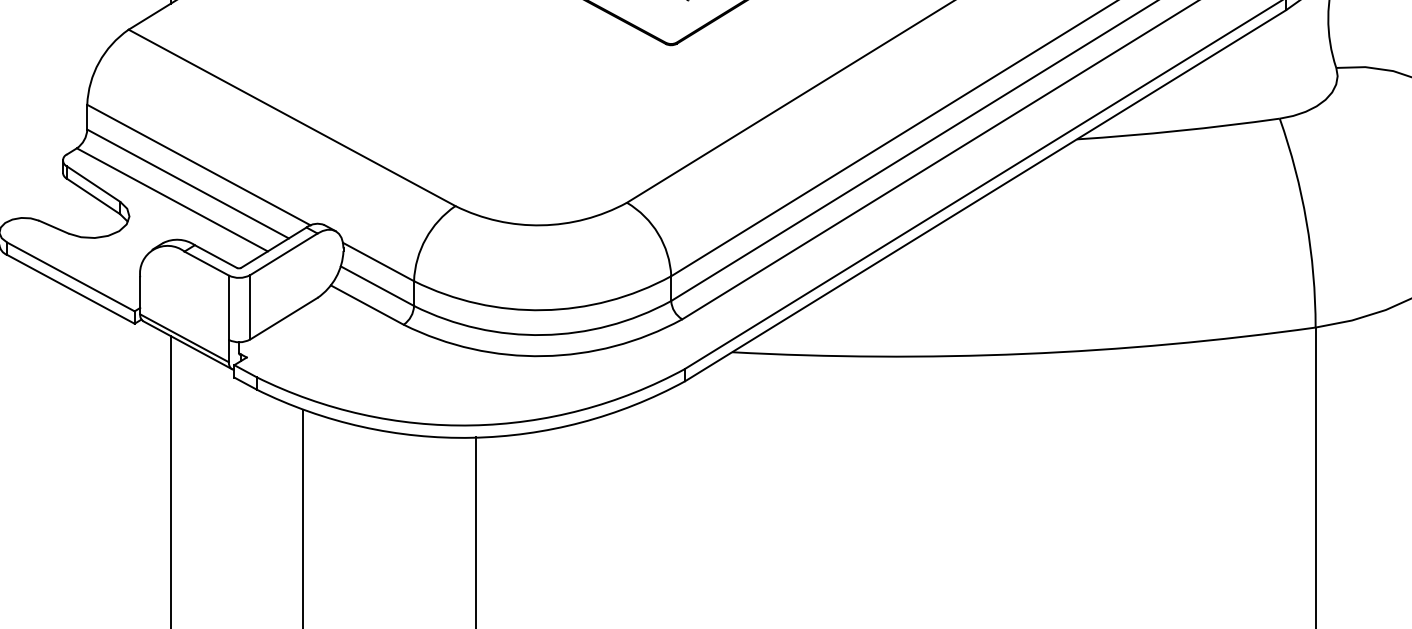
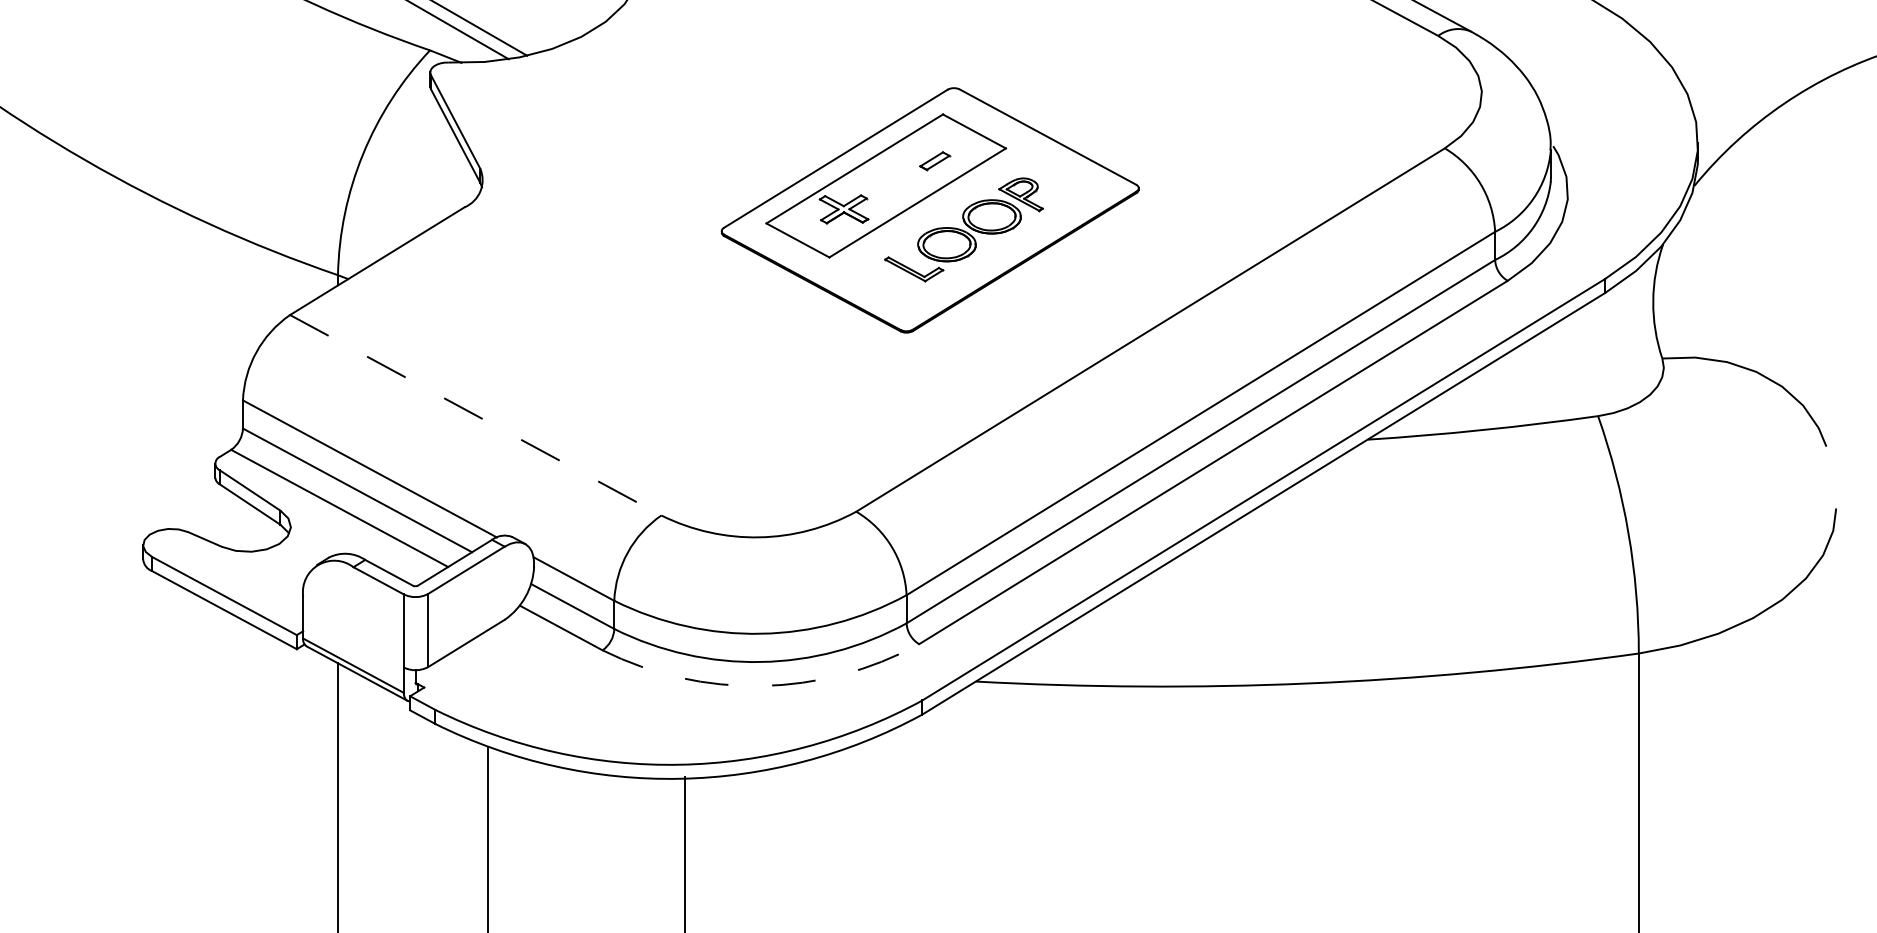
line: (291, 118) -> (475, 415), solid -> dashed
arc: (543, 356) -> (761, 686), solid -> dashed

